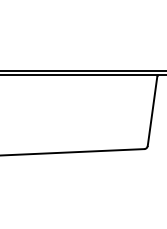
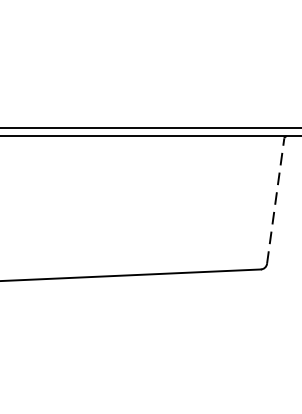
line: (152, 110) -> (275, 199), solid -> dashed

